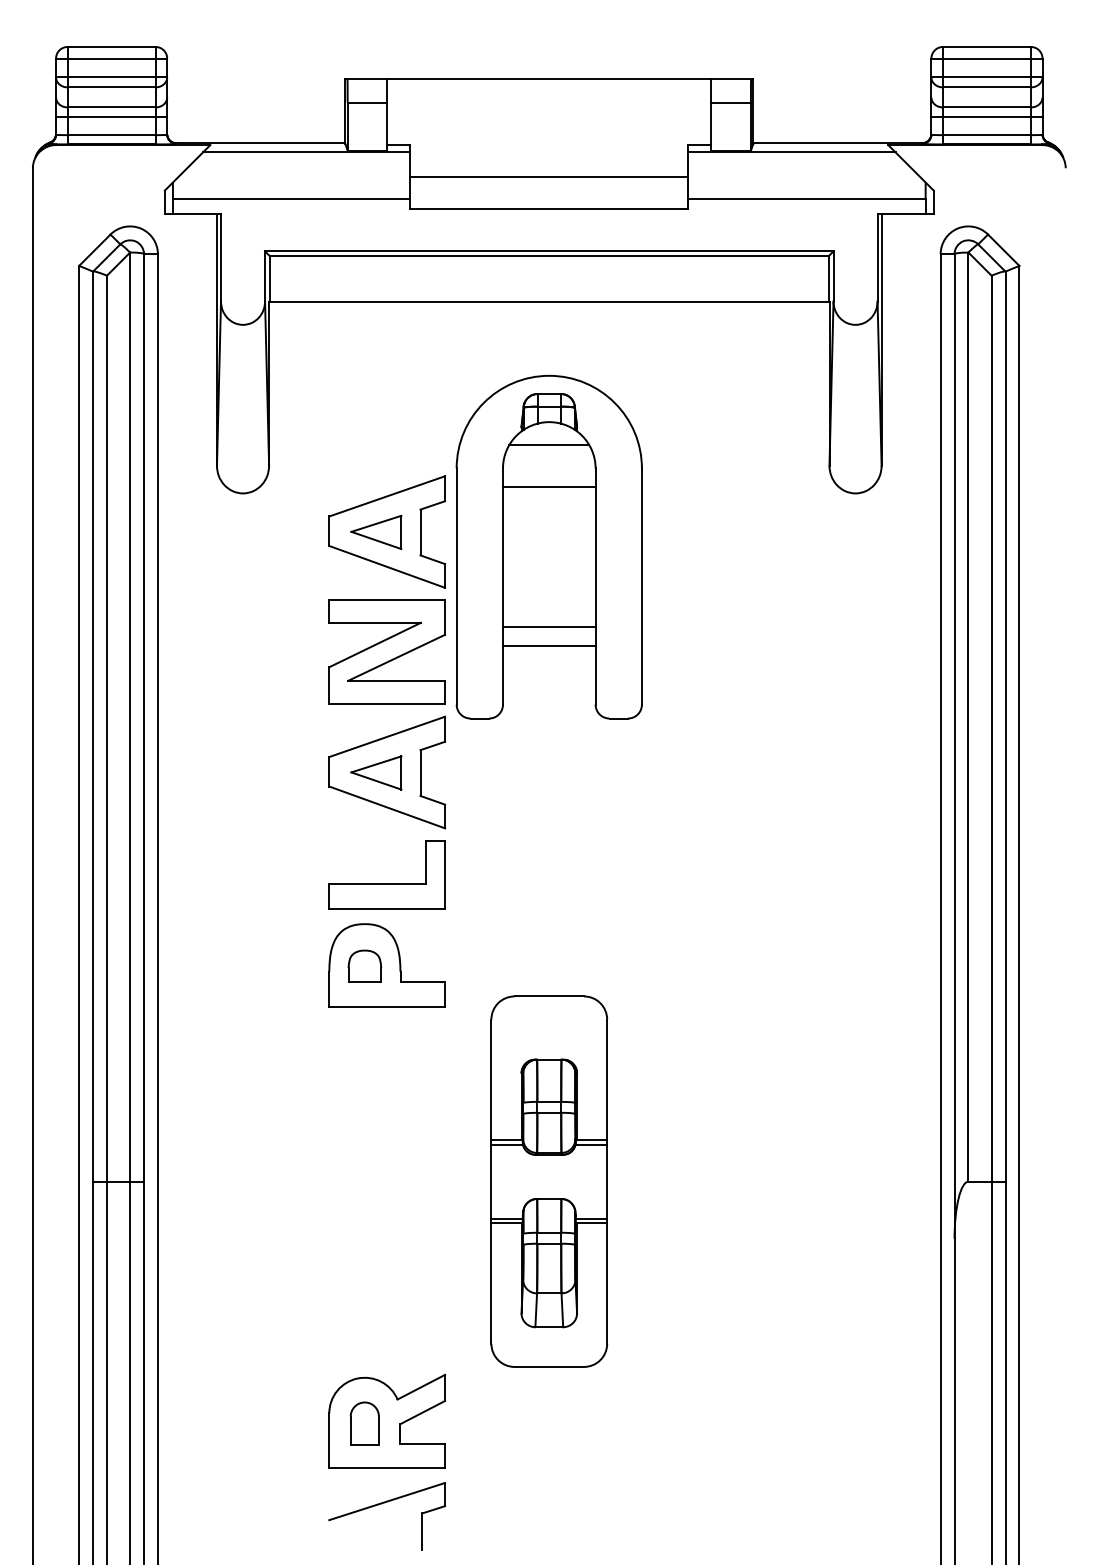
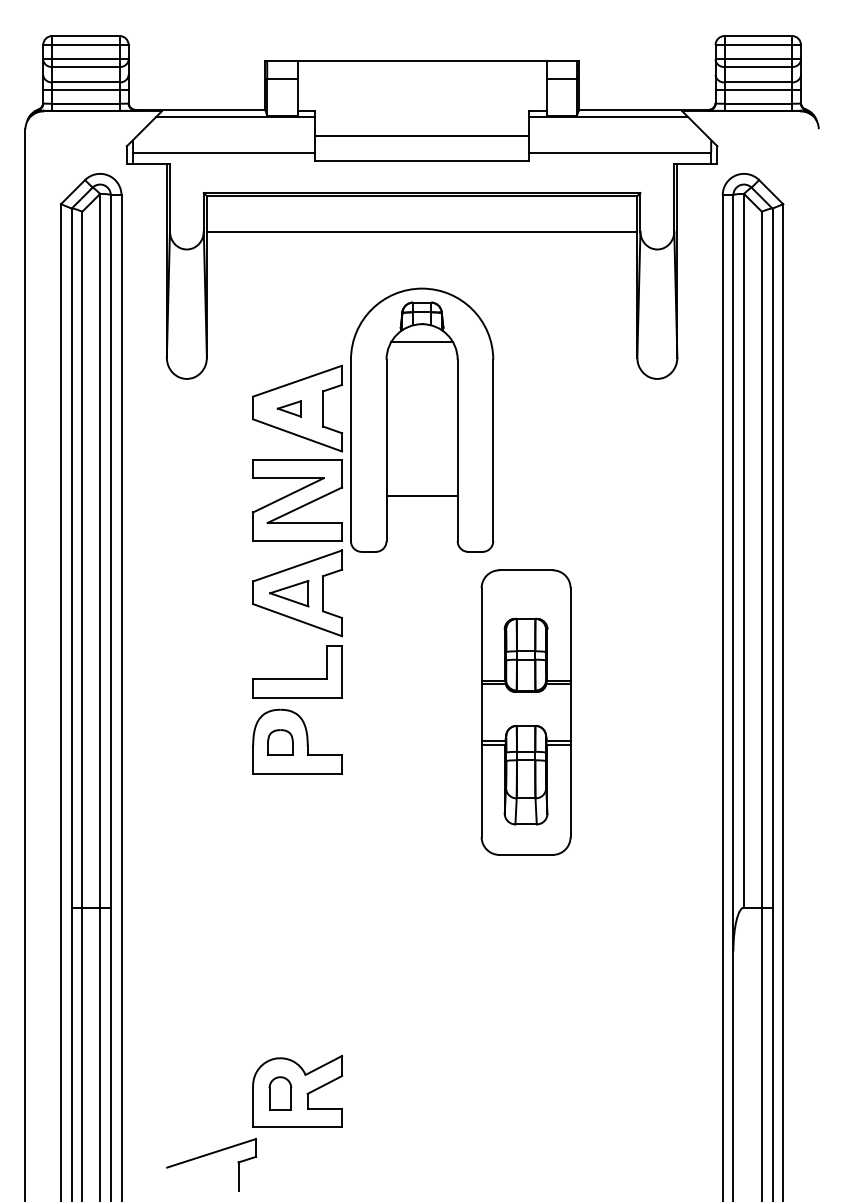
line: (548, 487) -> (421, 374), removed
part: (376, 531) -> (289, 408), size x0.6
line: (548, 626) -> (421, 481), removed
part: (548, 1181) -> (525, 712), moved
part: (383, 1504) -> (208, 1155), moved

